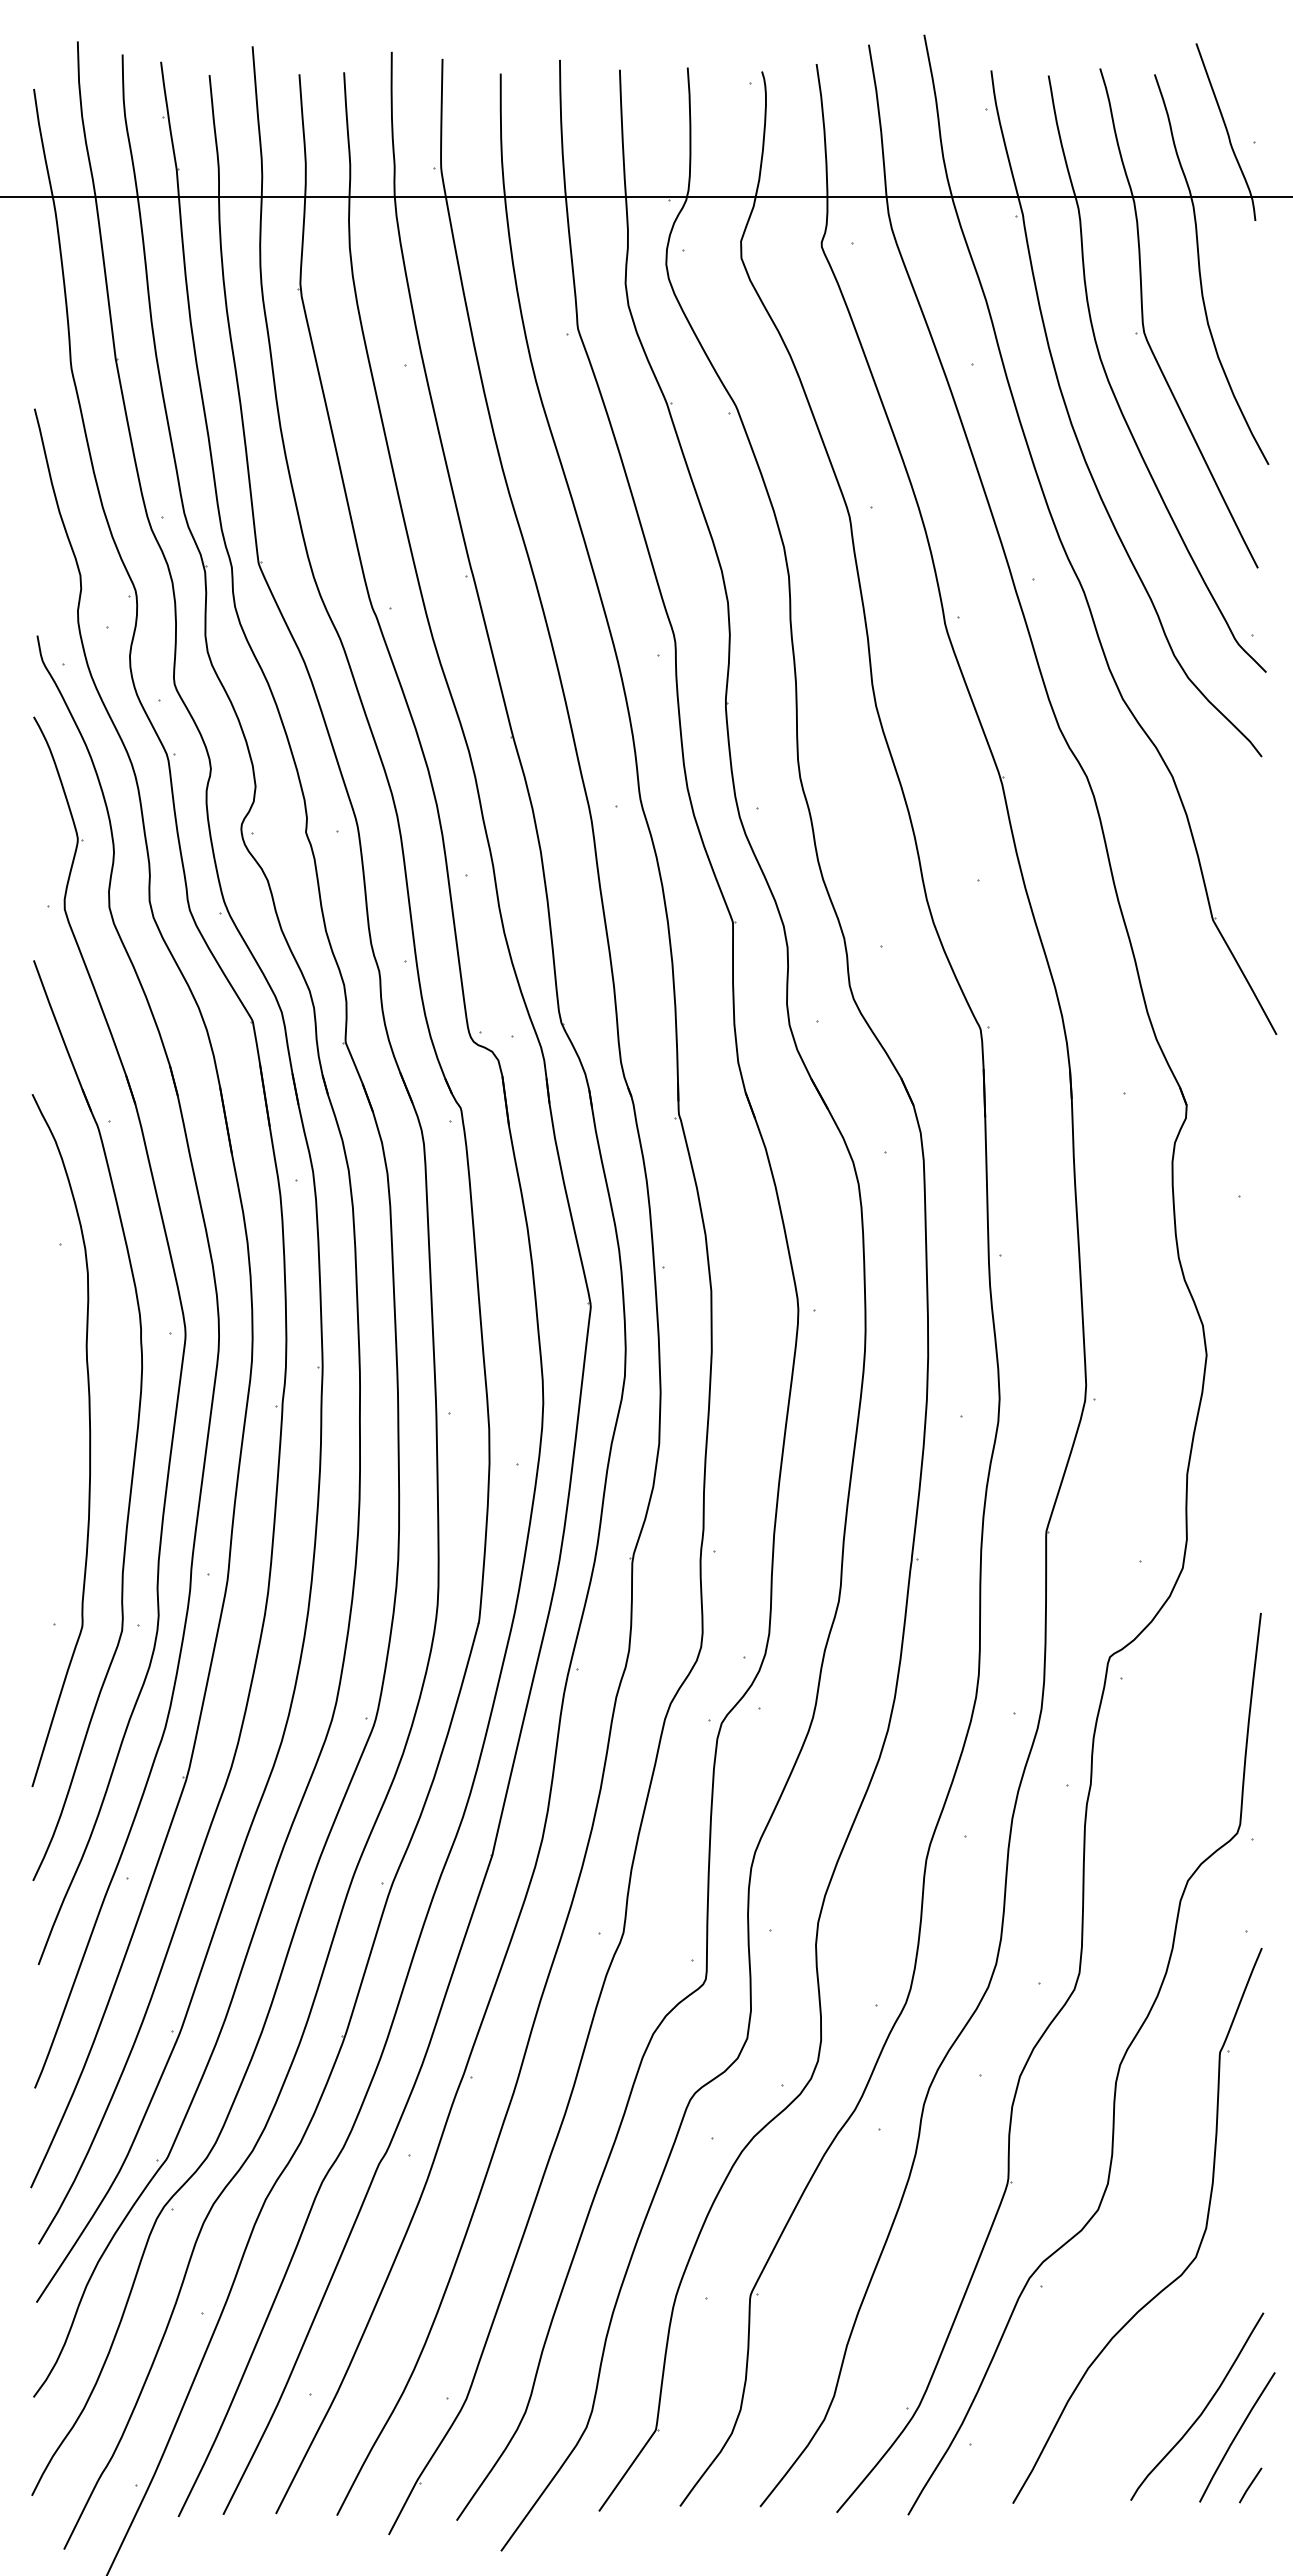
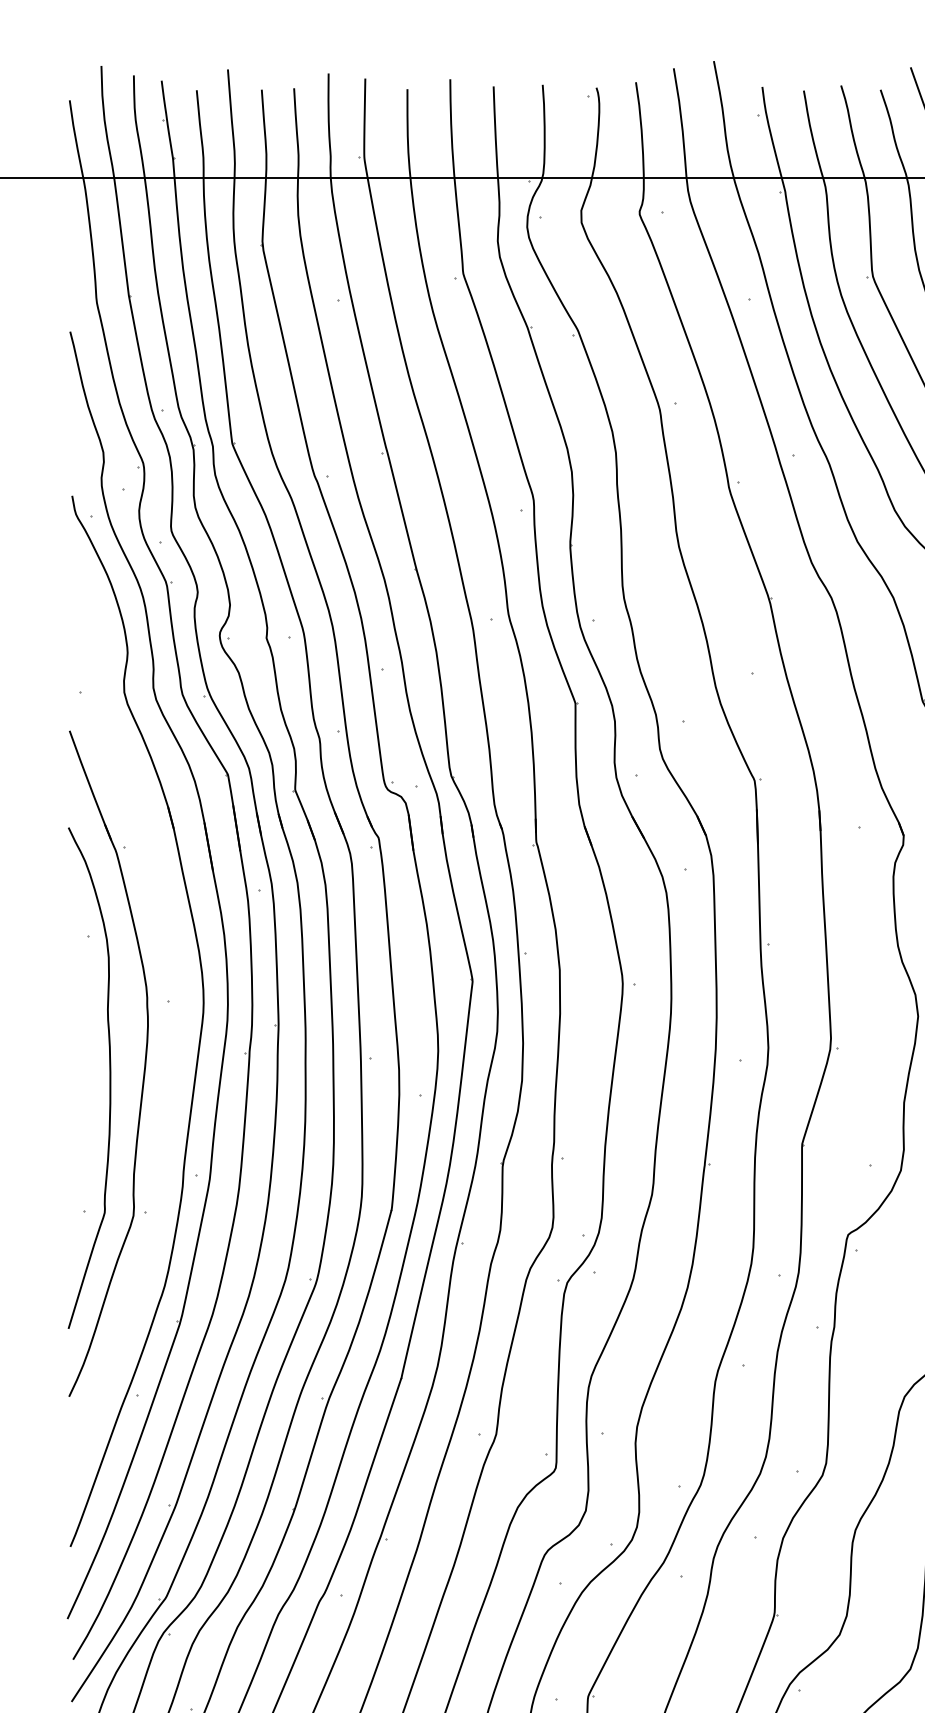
part: (182, 1352) -> (177, 1014), removed

